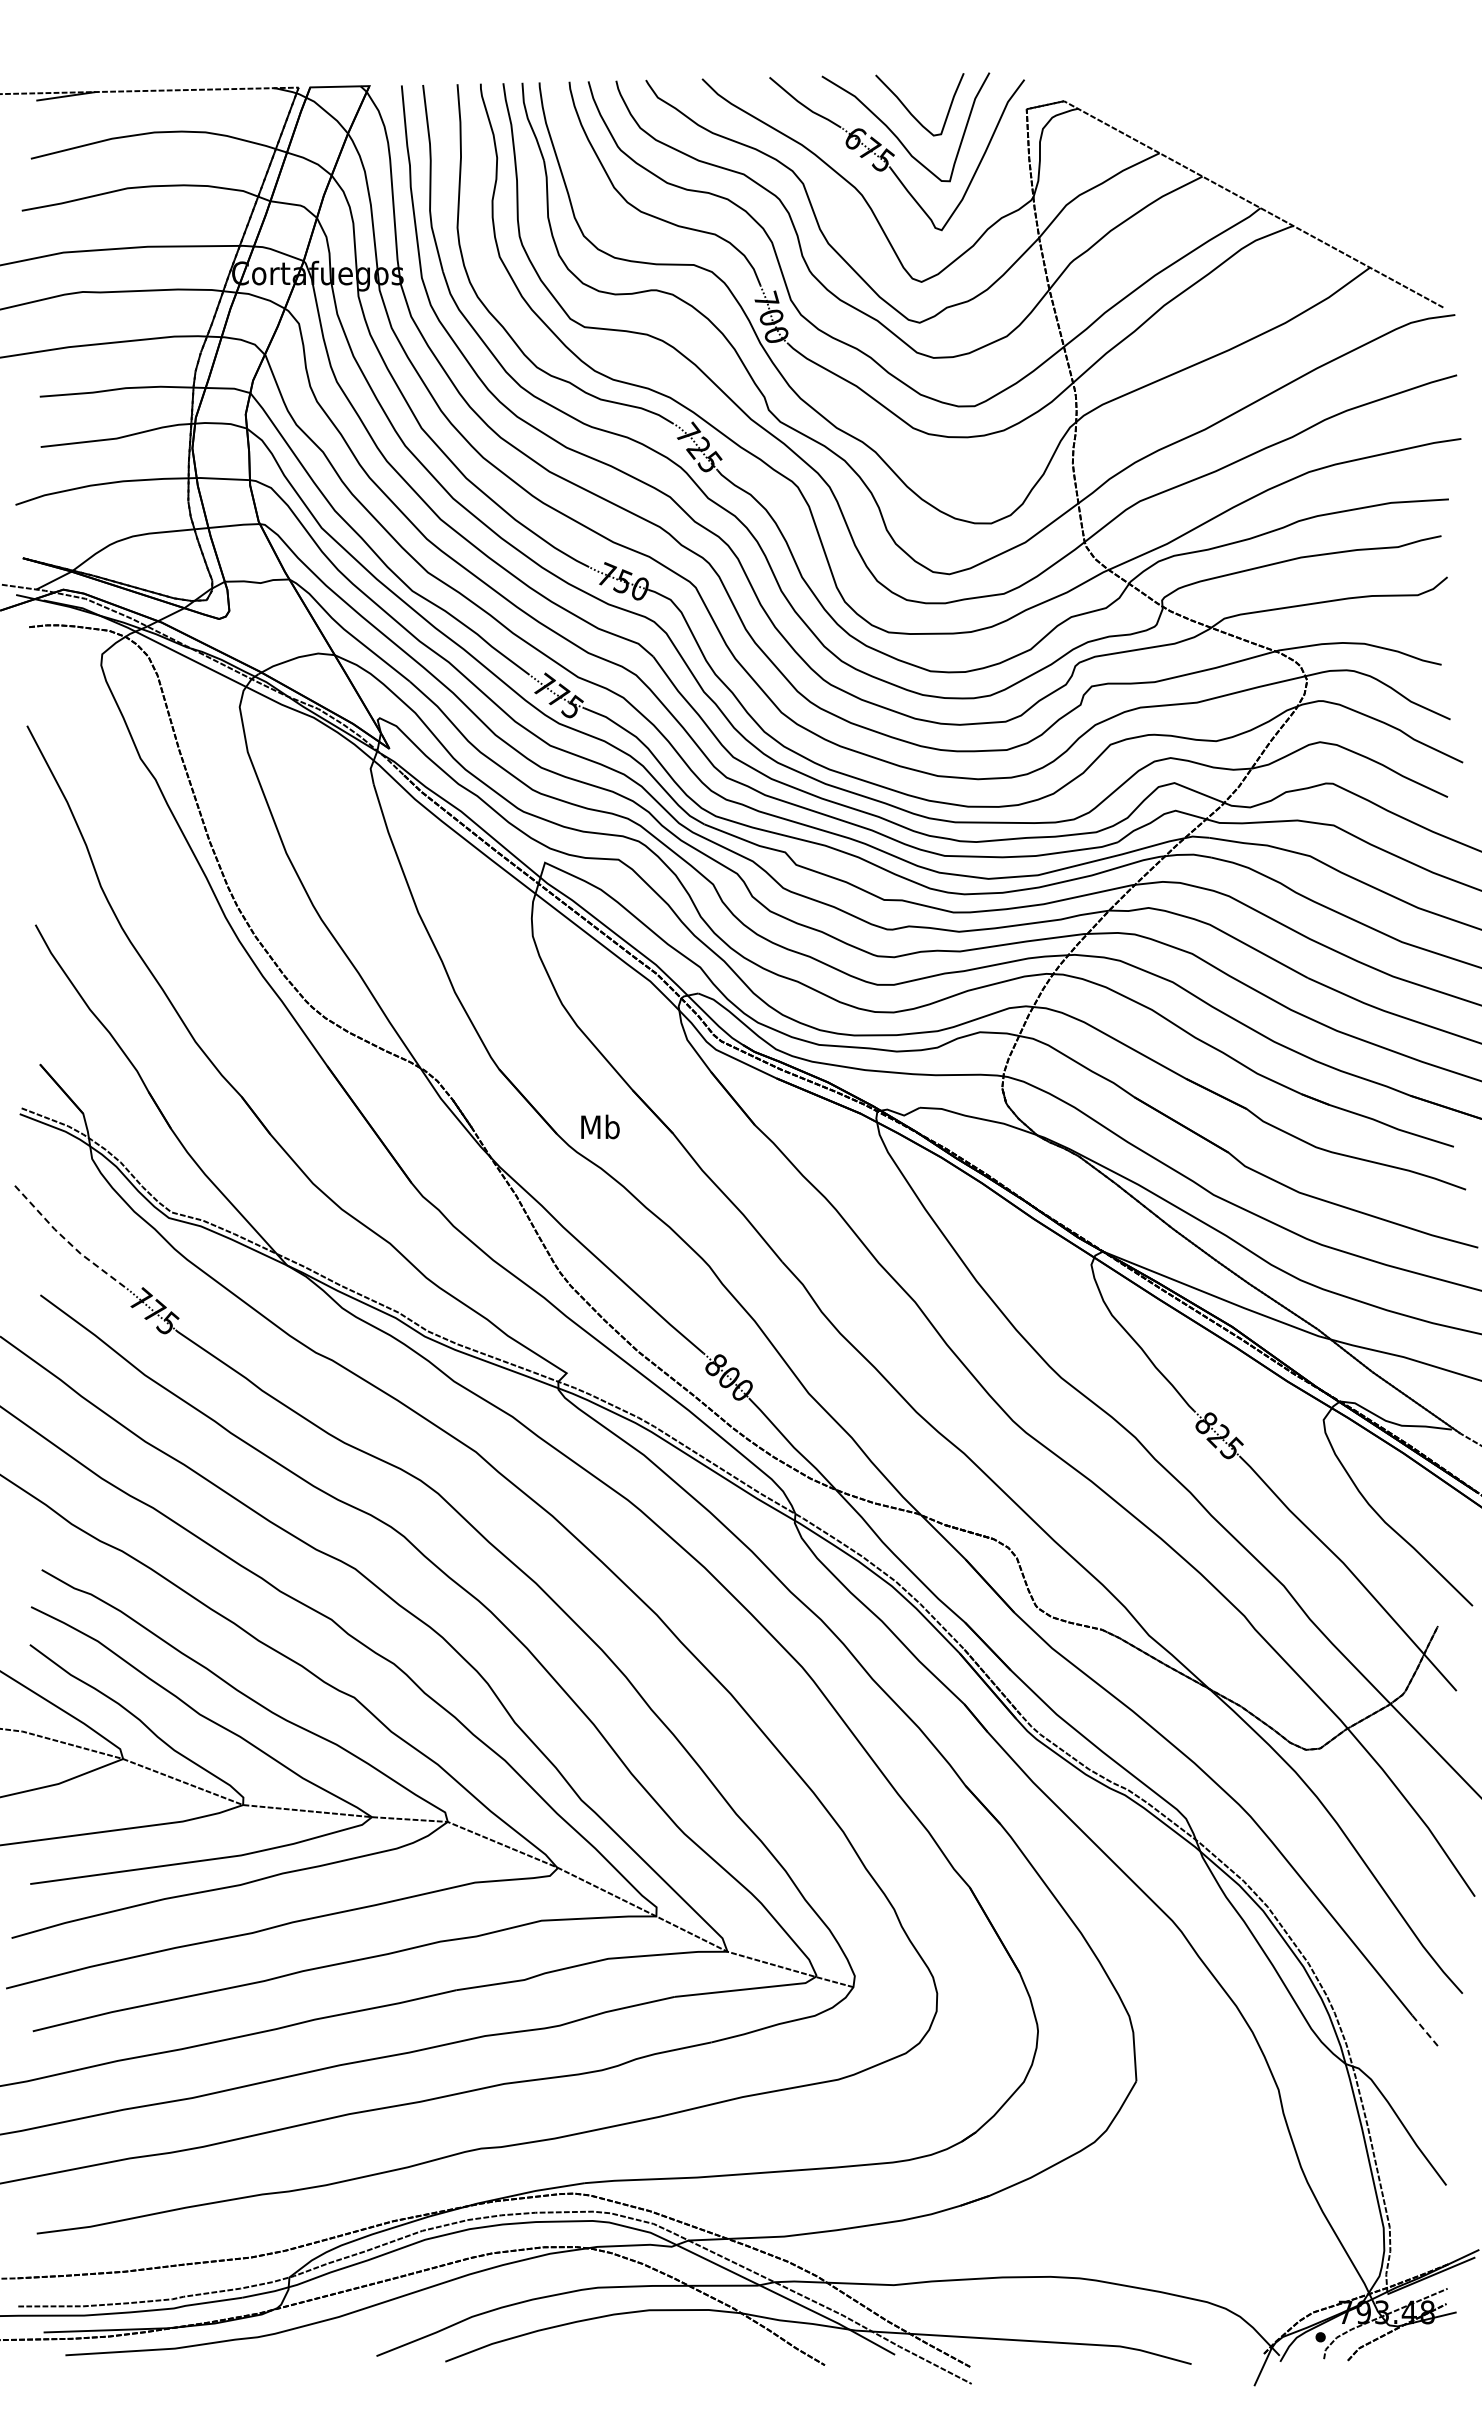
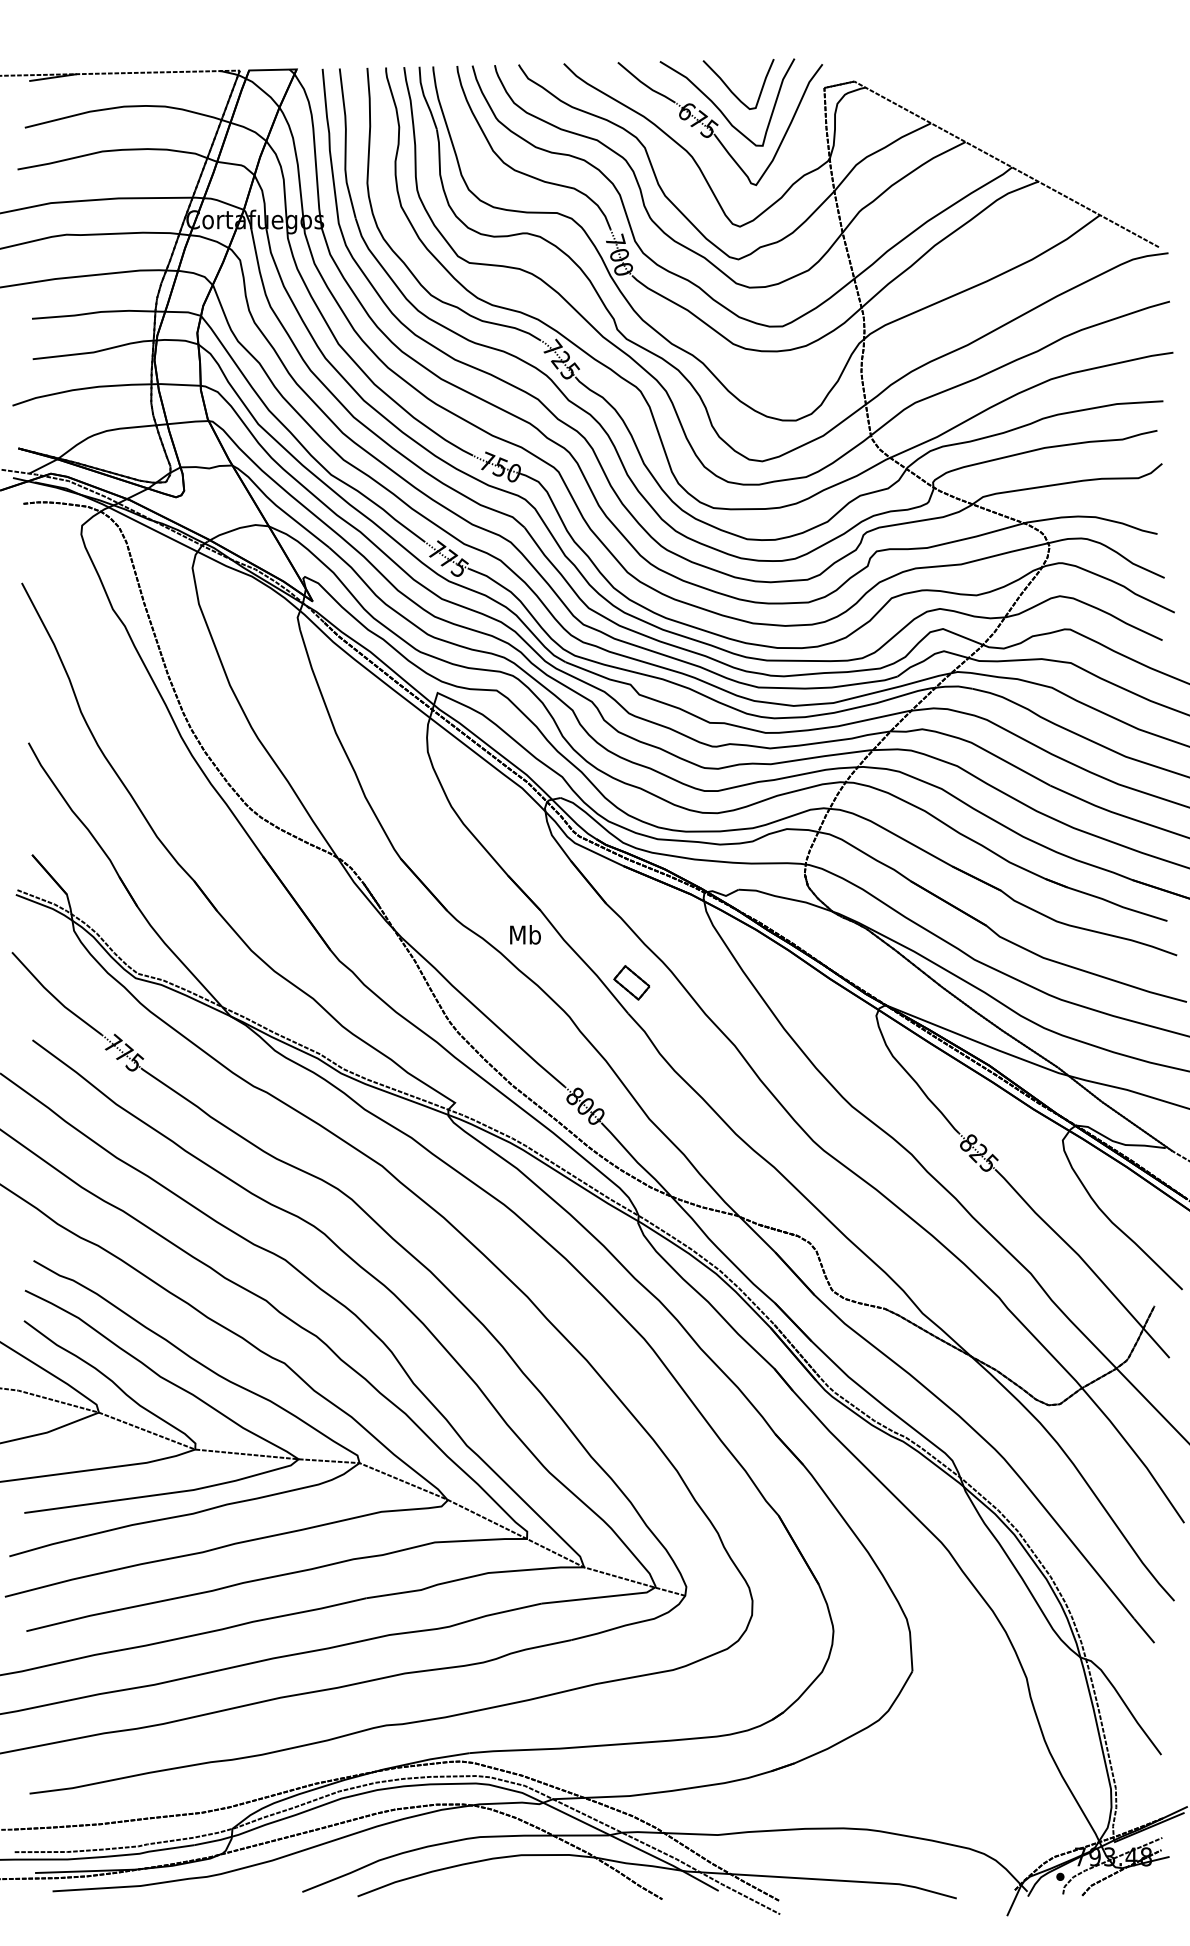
text: (600, 1126) -> (525, 934), moved
part: (786, 1223) -> (631, 982), added
line: (67, 1240) -> (54, 996), dashed -> solid
line: (1425, 2030) -> (1144, 1630), dashed -> solid

